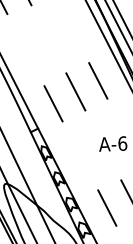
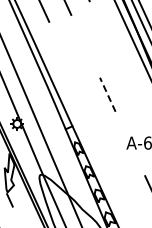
line: (97, 80) -> (127, 85), removed
line: (75, 91) -> (107, 94), solid -> dashed
line: (52, 103) -> (86, 104), removed
line: (107, 208) -> (131, 200), removed

